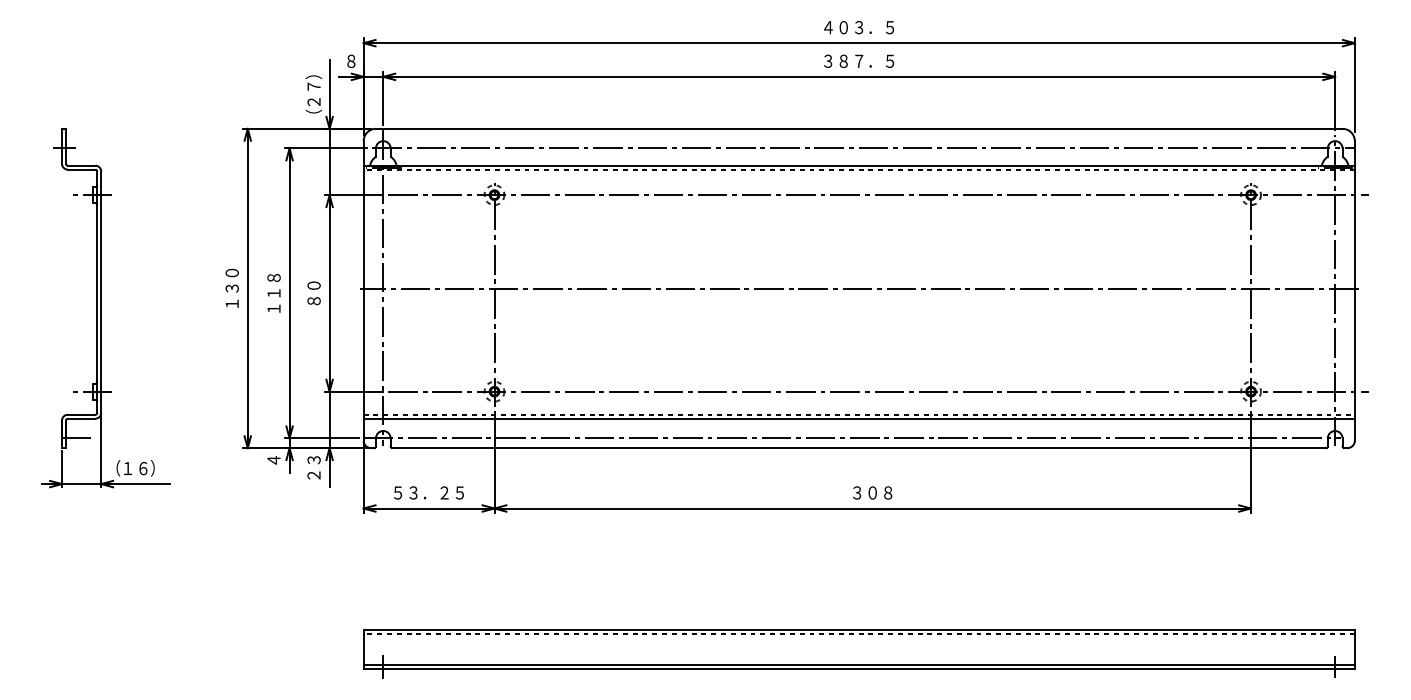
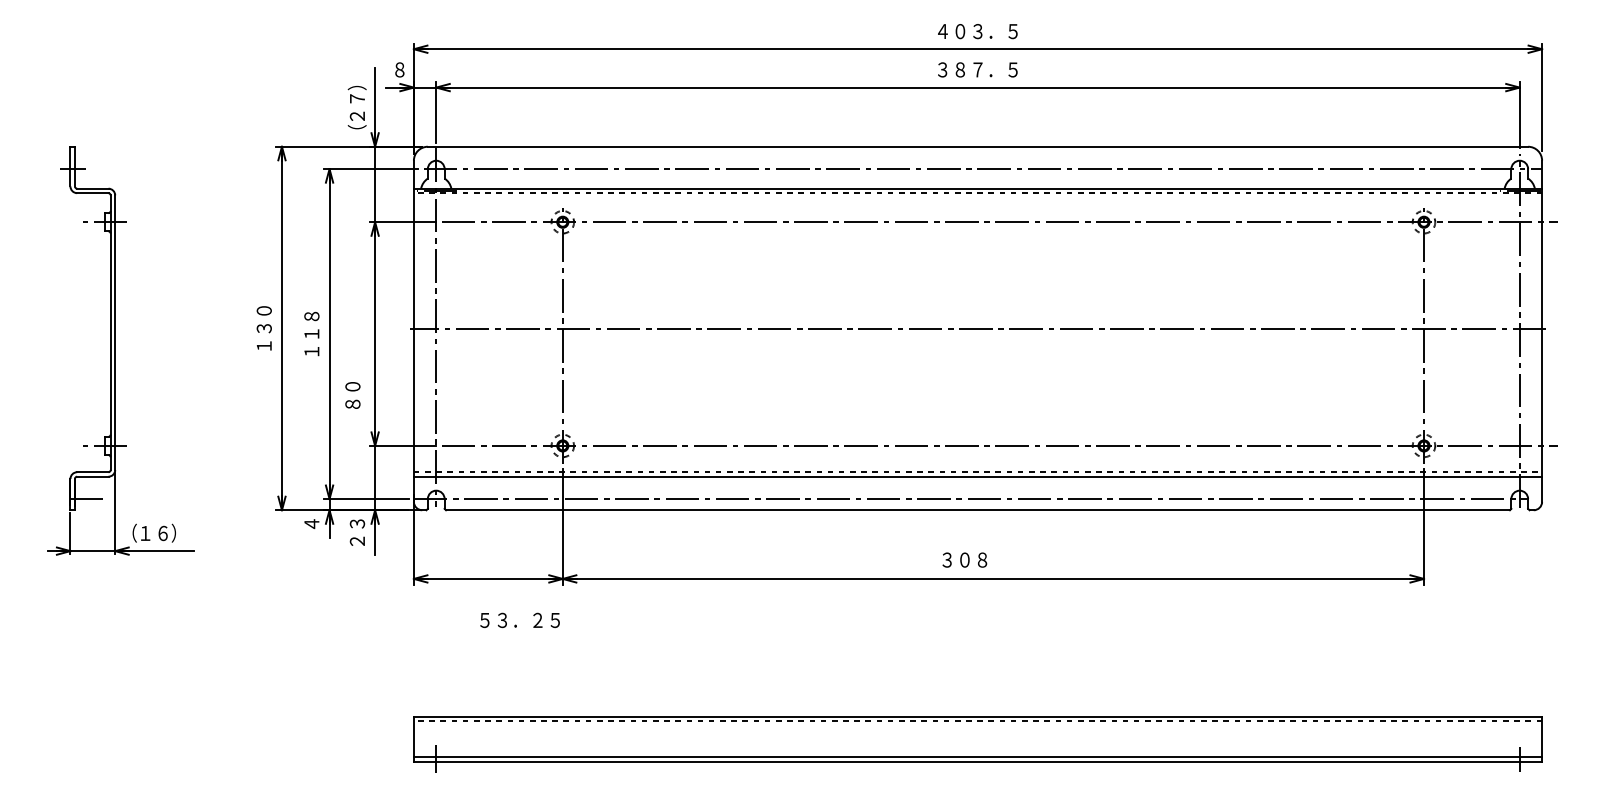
text: (313, 293) -> (352, 395), moved
text: (428, 492) -> (519, 619), moved
text: (872, 492) -> (964, 559), moved

